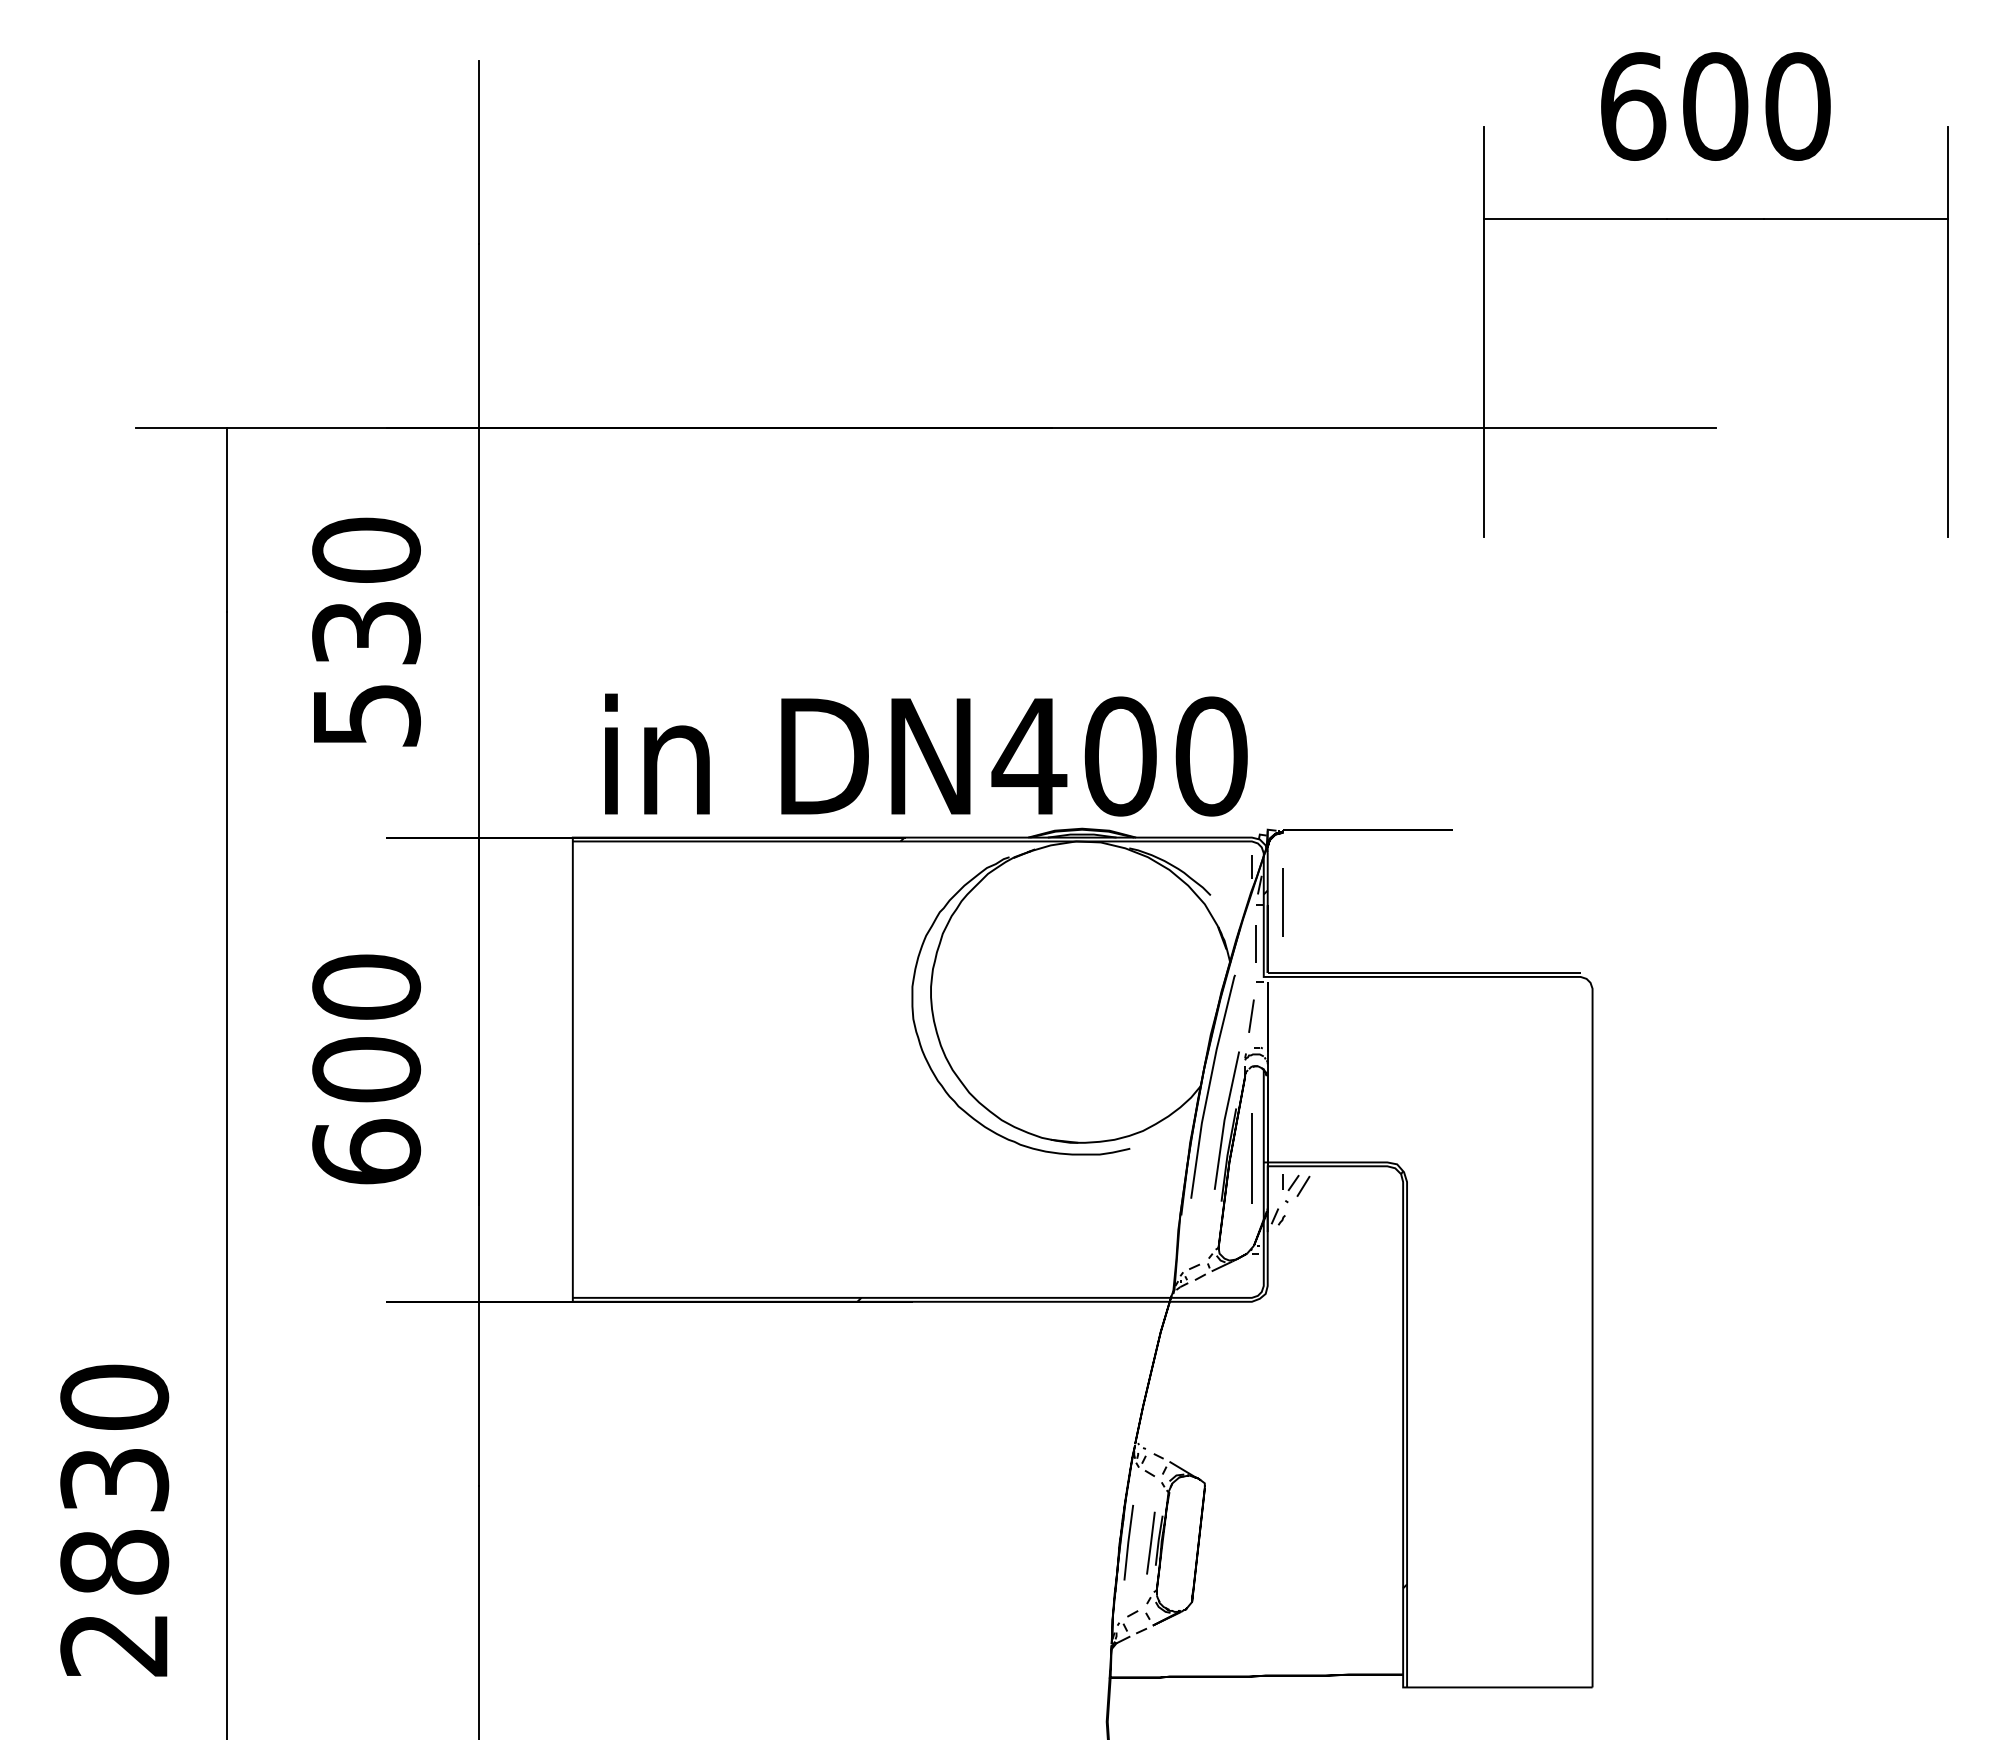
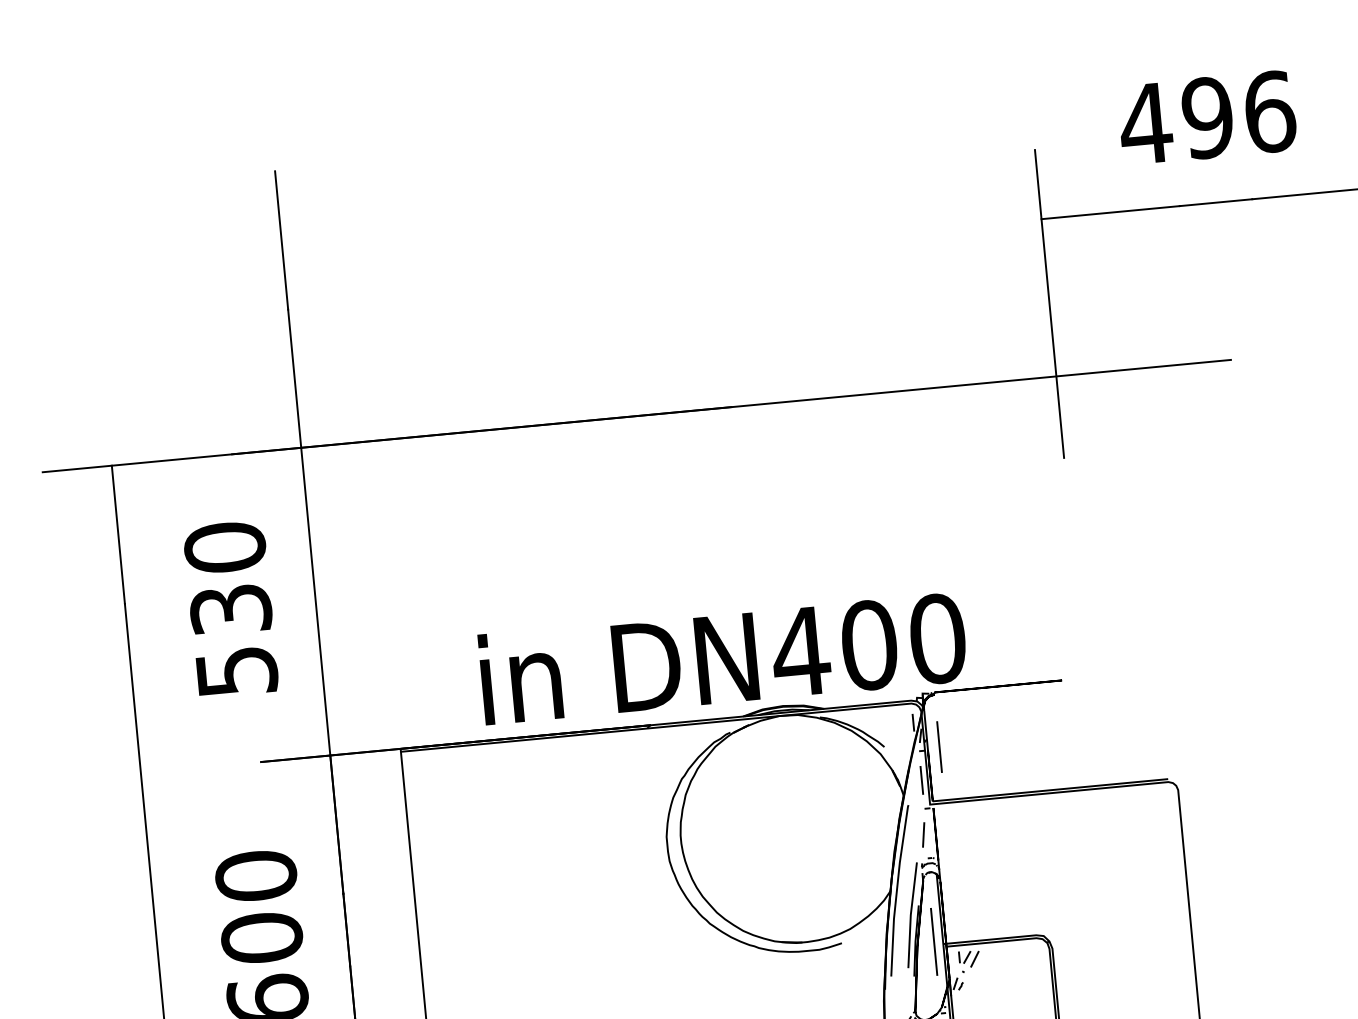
text: (1714, 106) -> (1207, 118), 600 -> 496
text: (926, 754) -> (723, 657), moved

